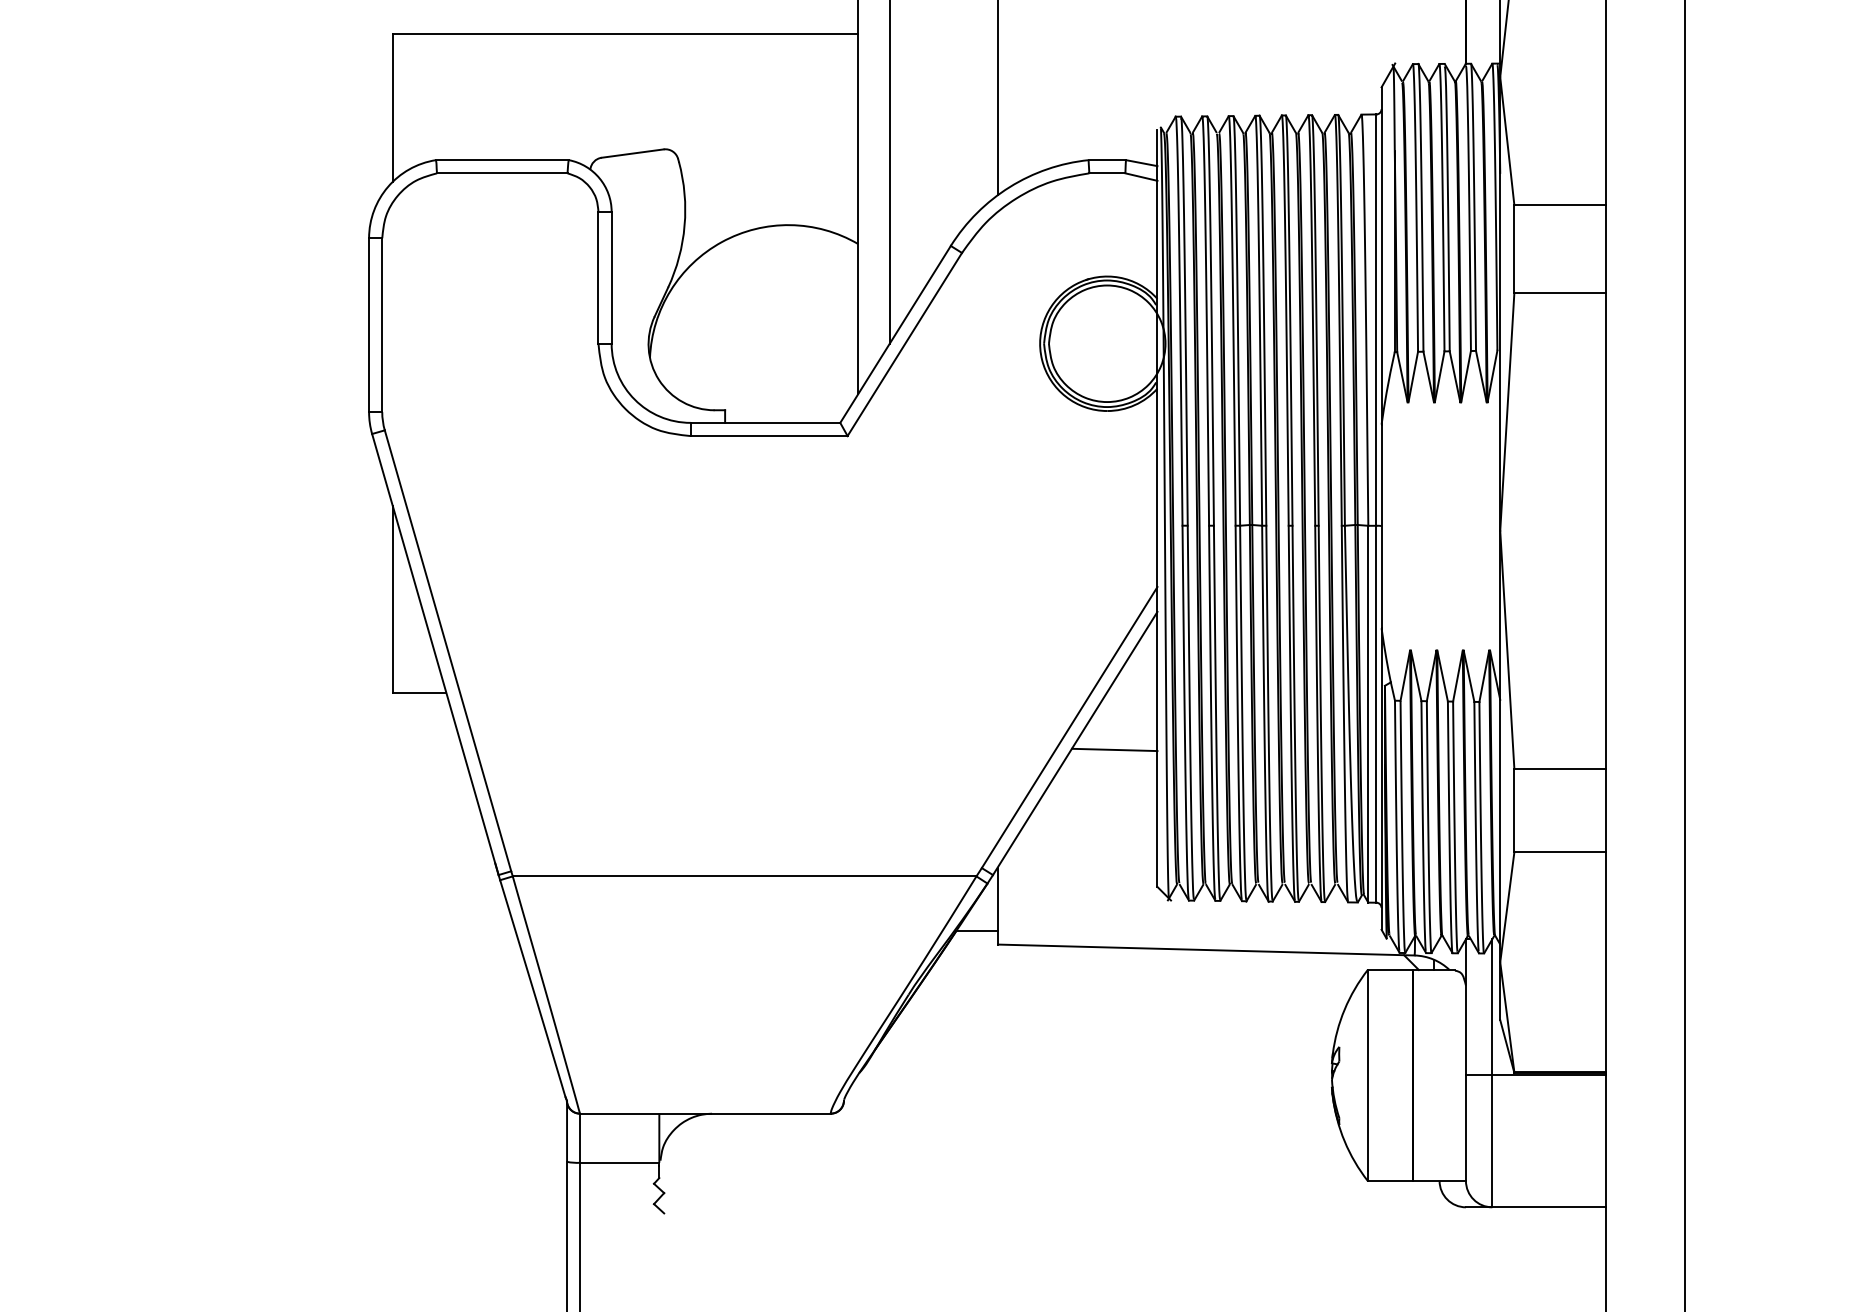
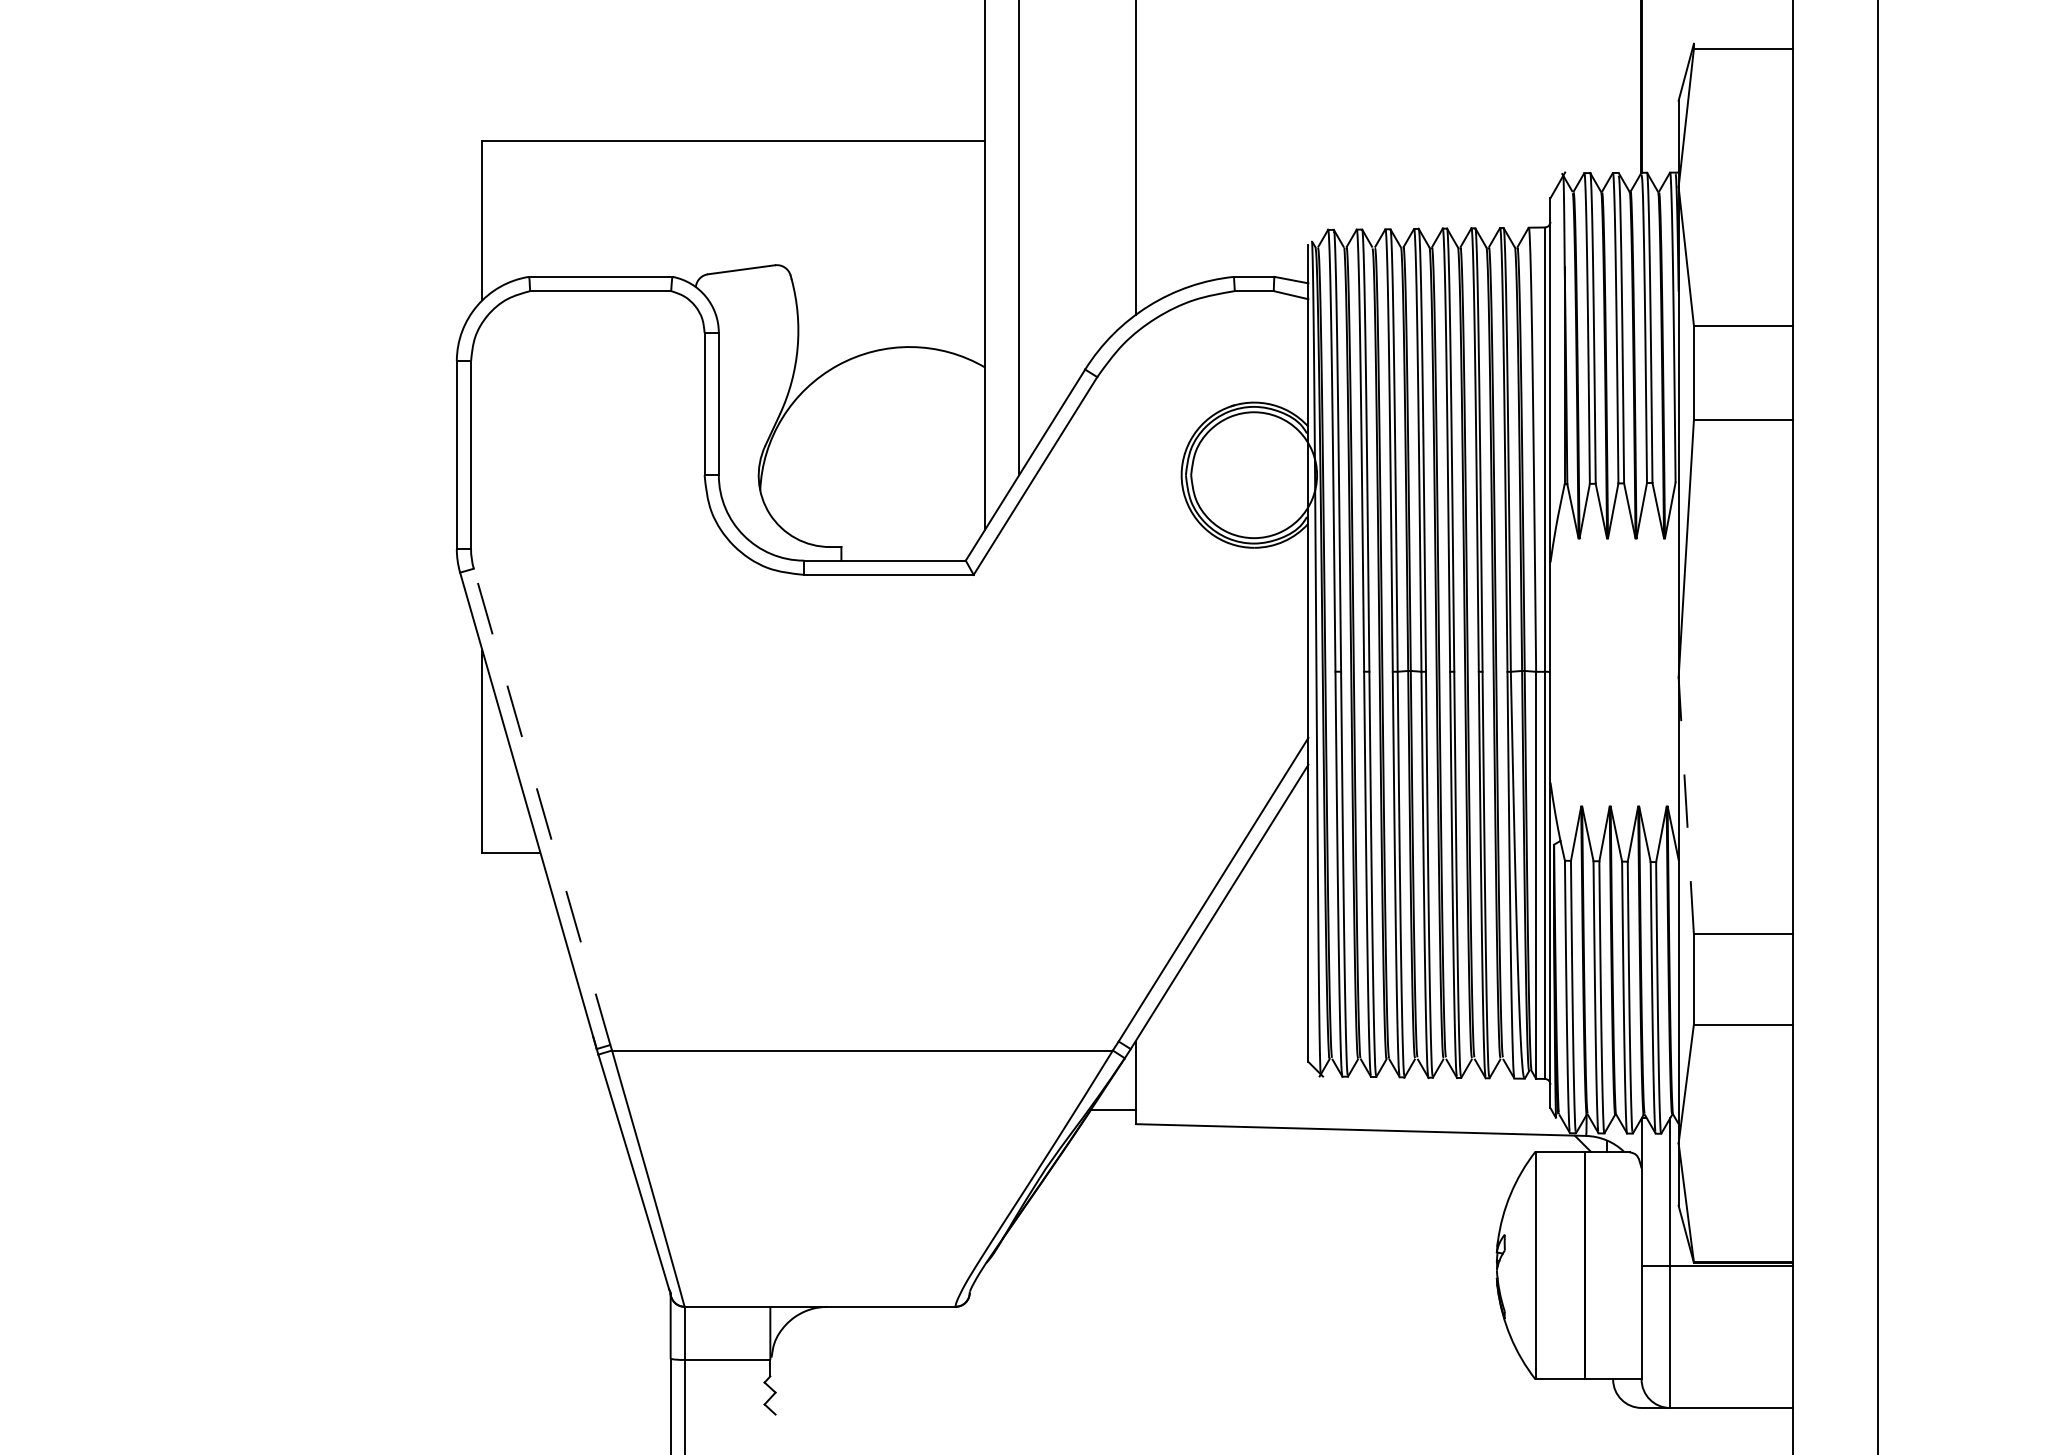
line: (1507, 649) -> (1686, 805), solid -> dashed
line: (448, 650) -> (542, 806), solid -> dashed
line: (1114, 749) -> (1261, 913), removed

